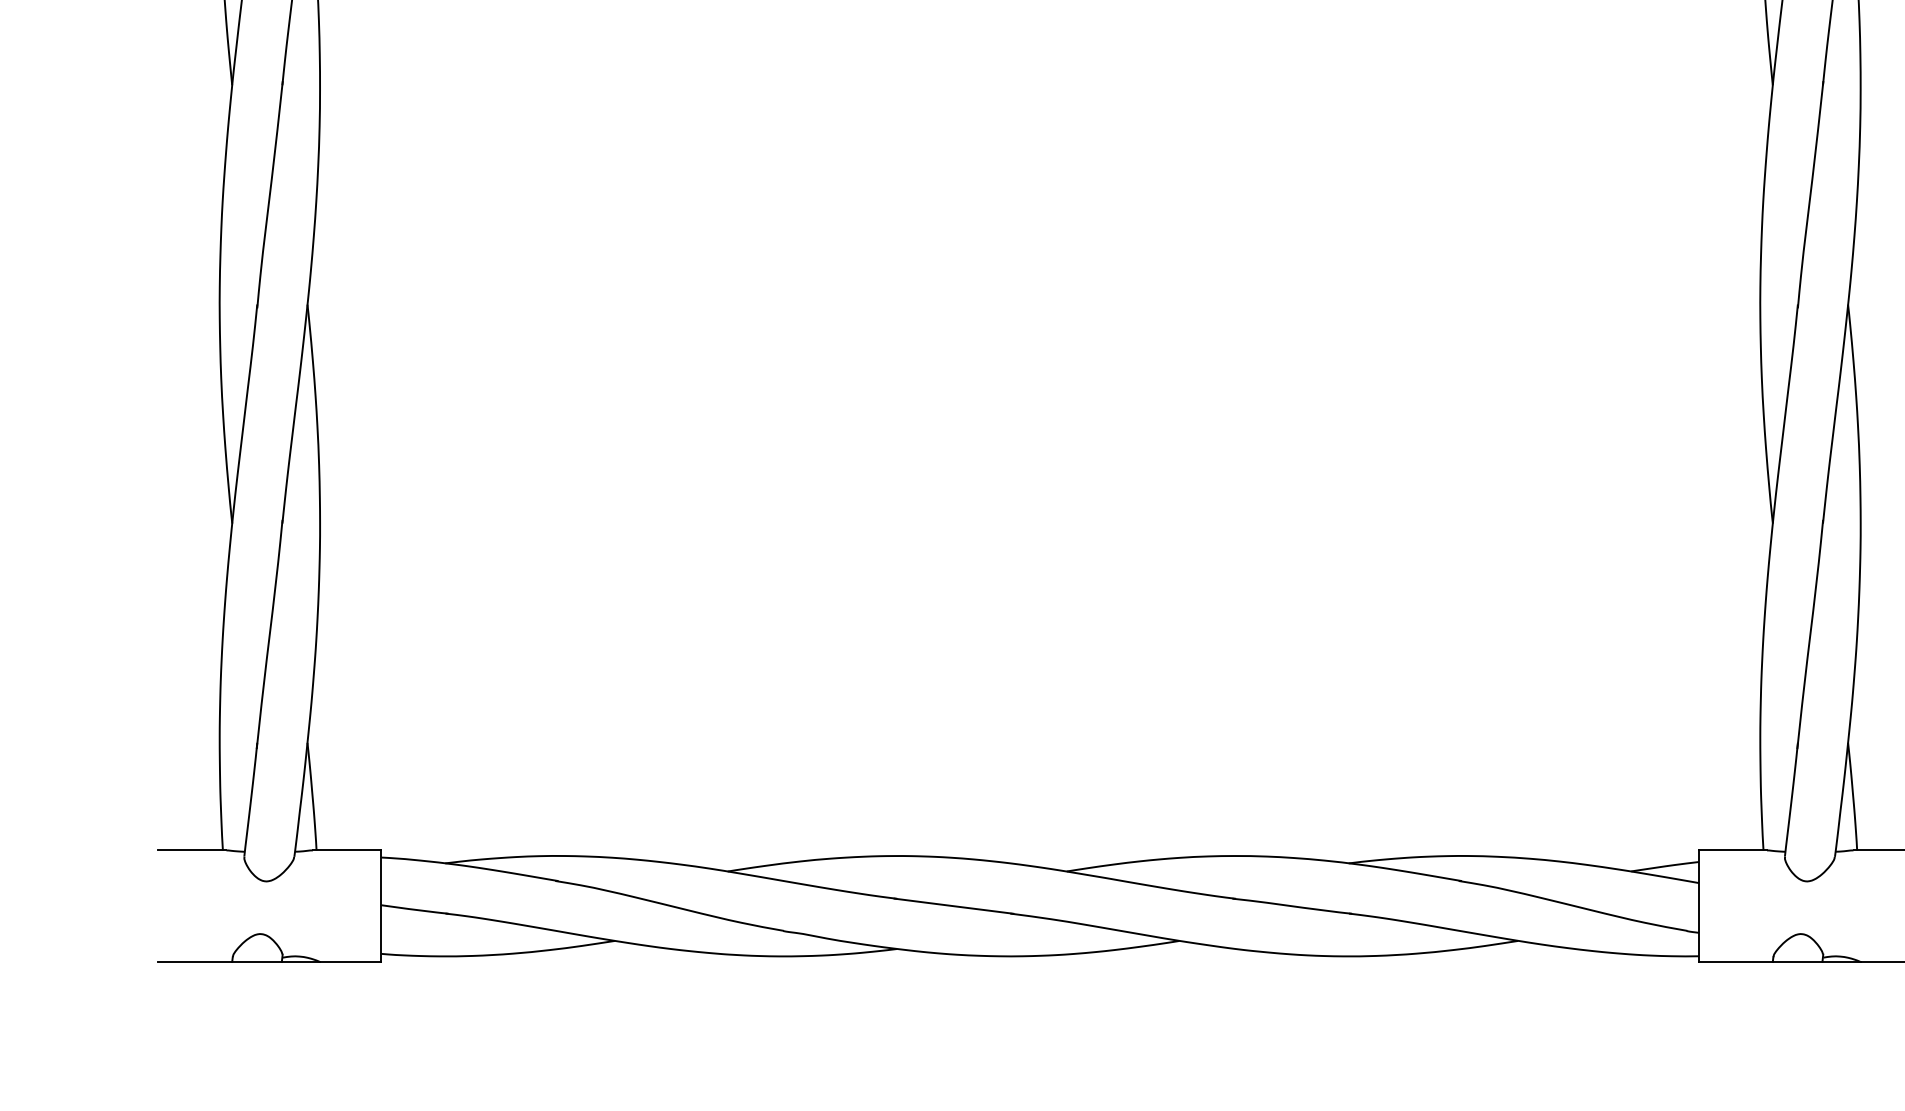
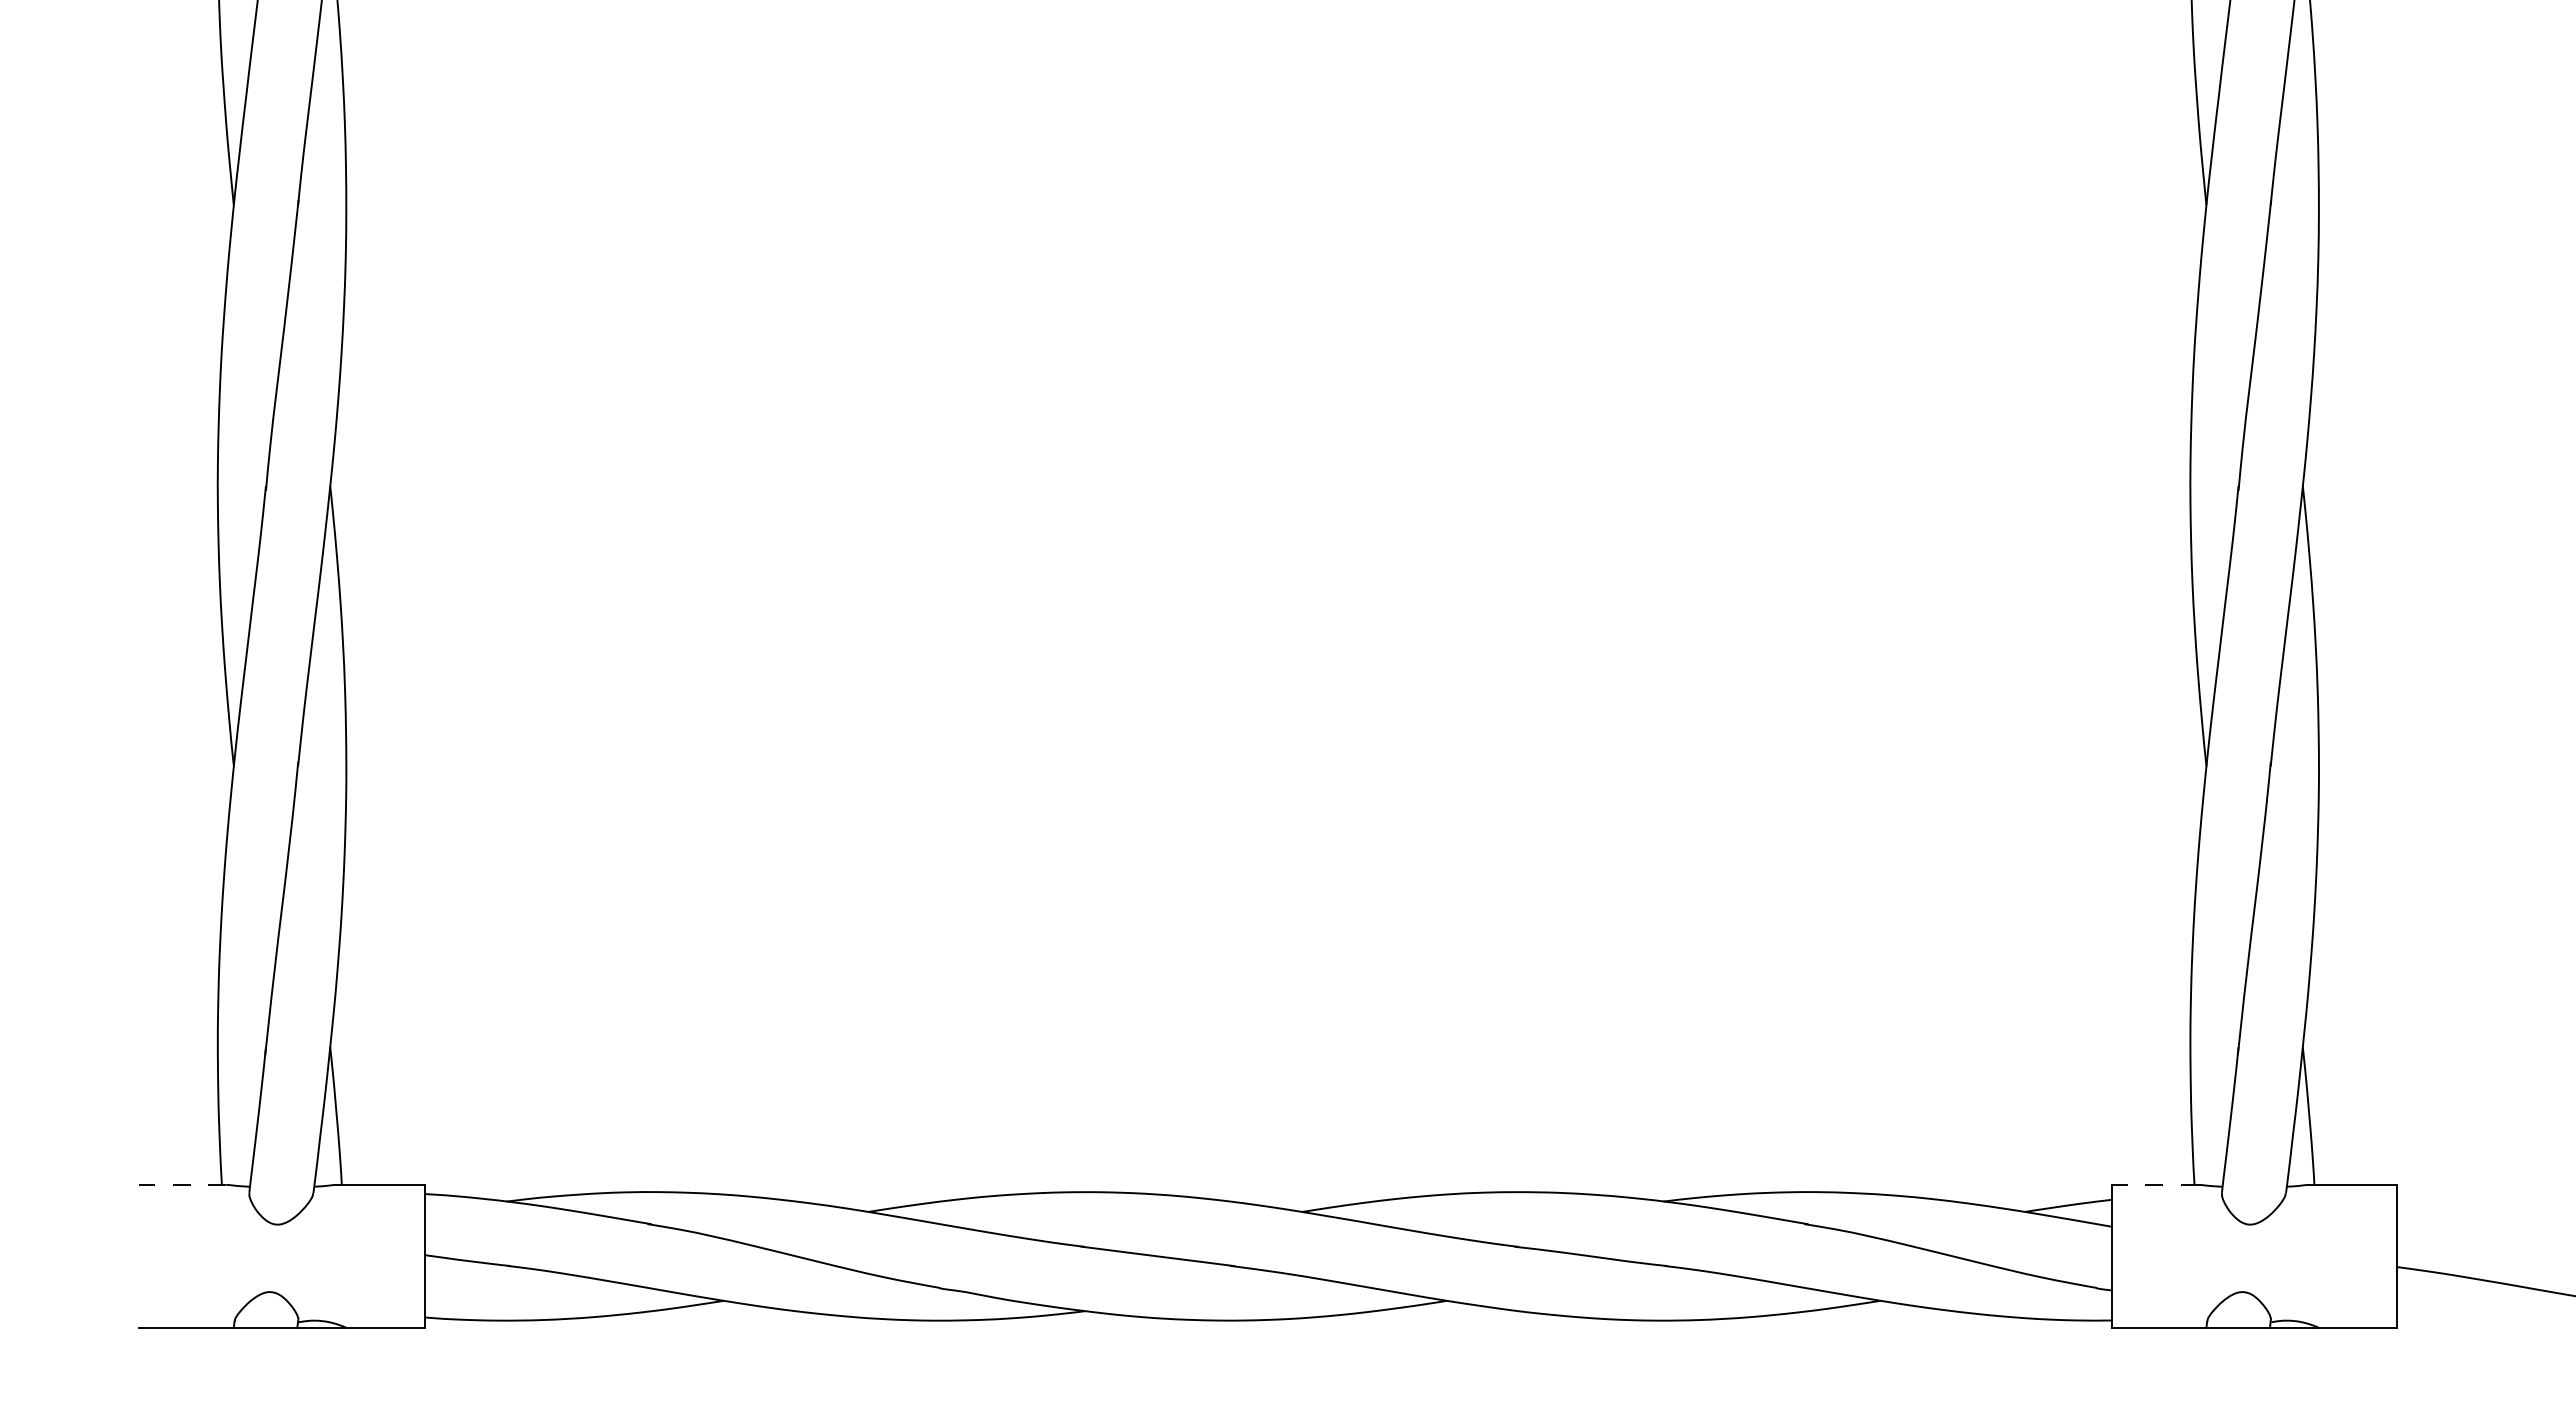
line: (192, 850) -> (182, 1184), solid -> dashed
line: (1733, 850) -> (2155, 1184), solid -> dashed

